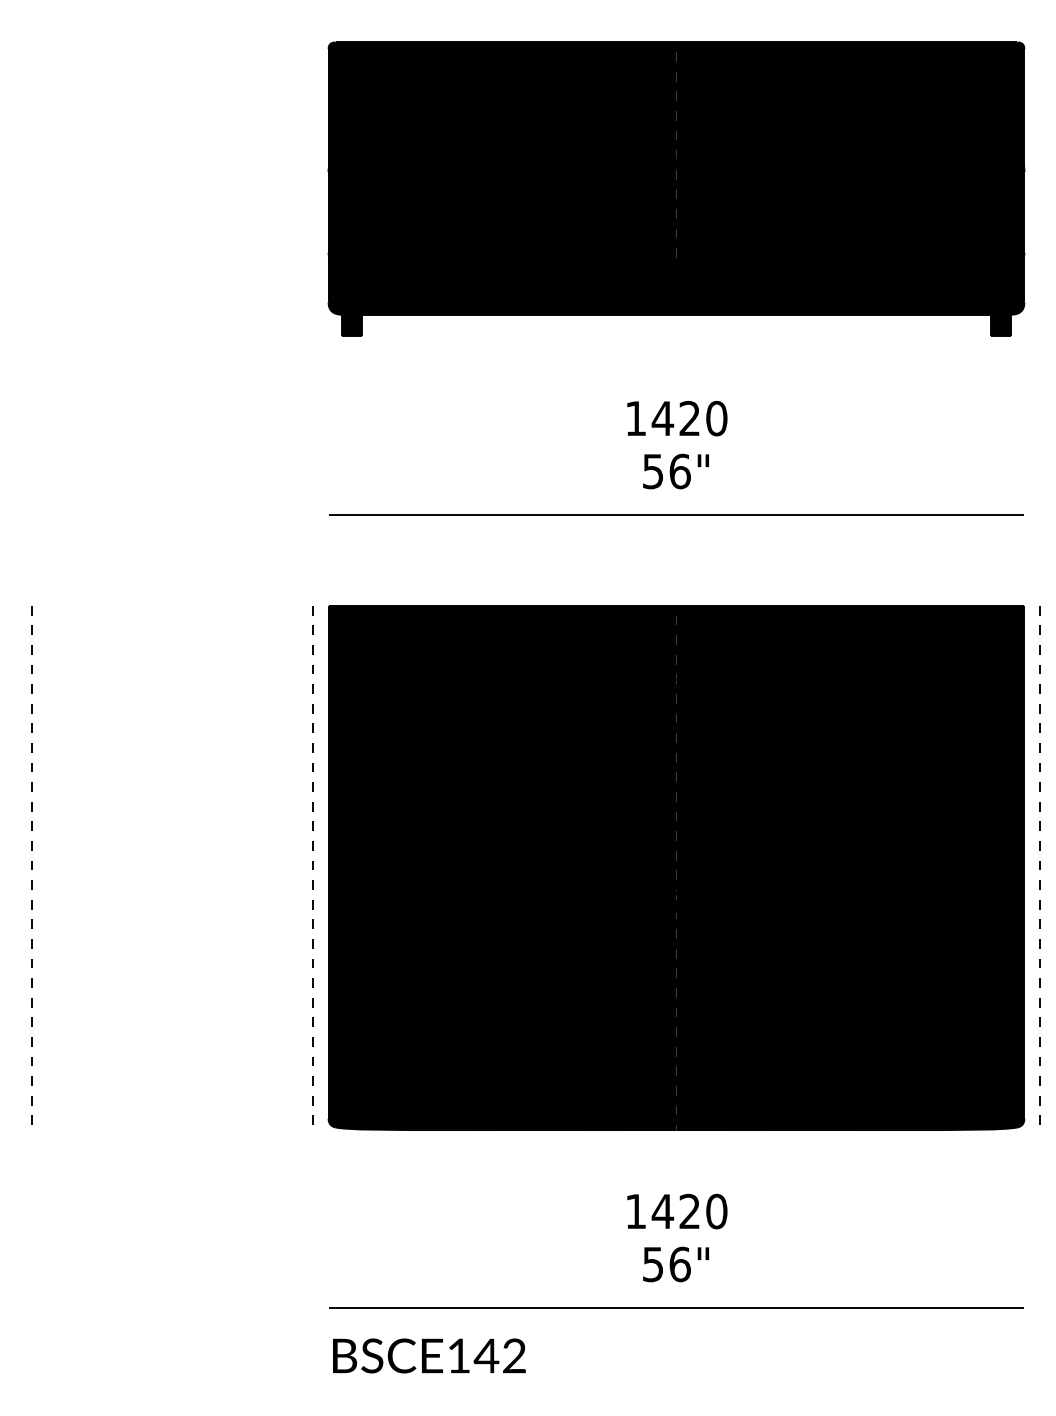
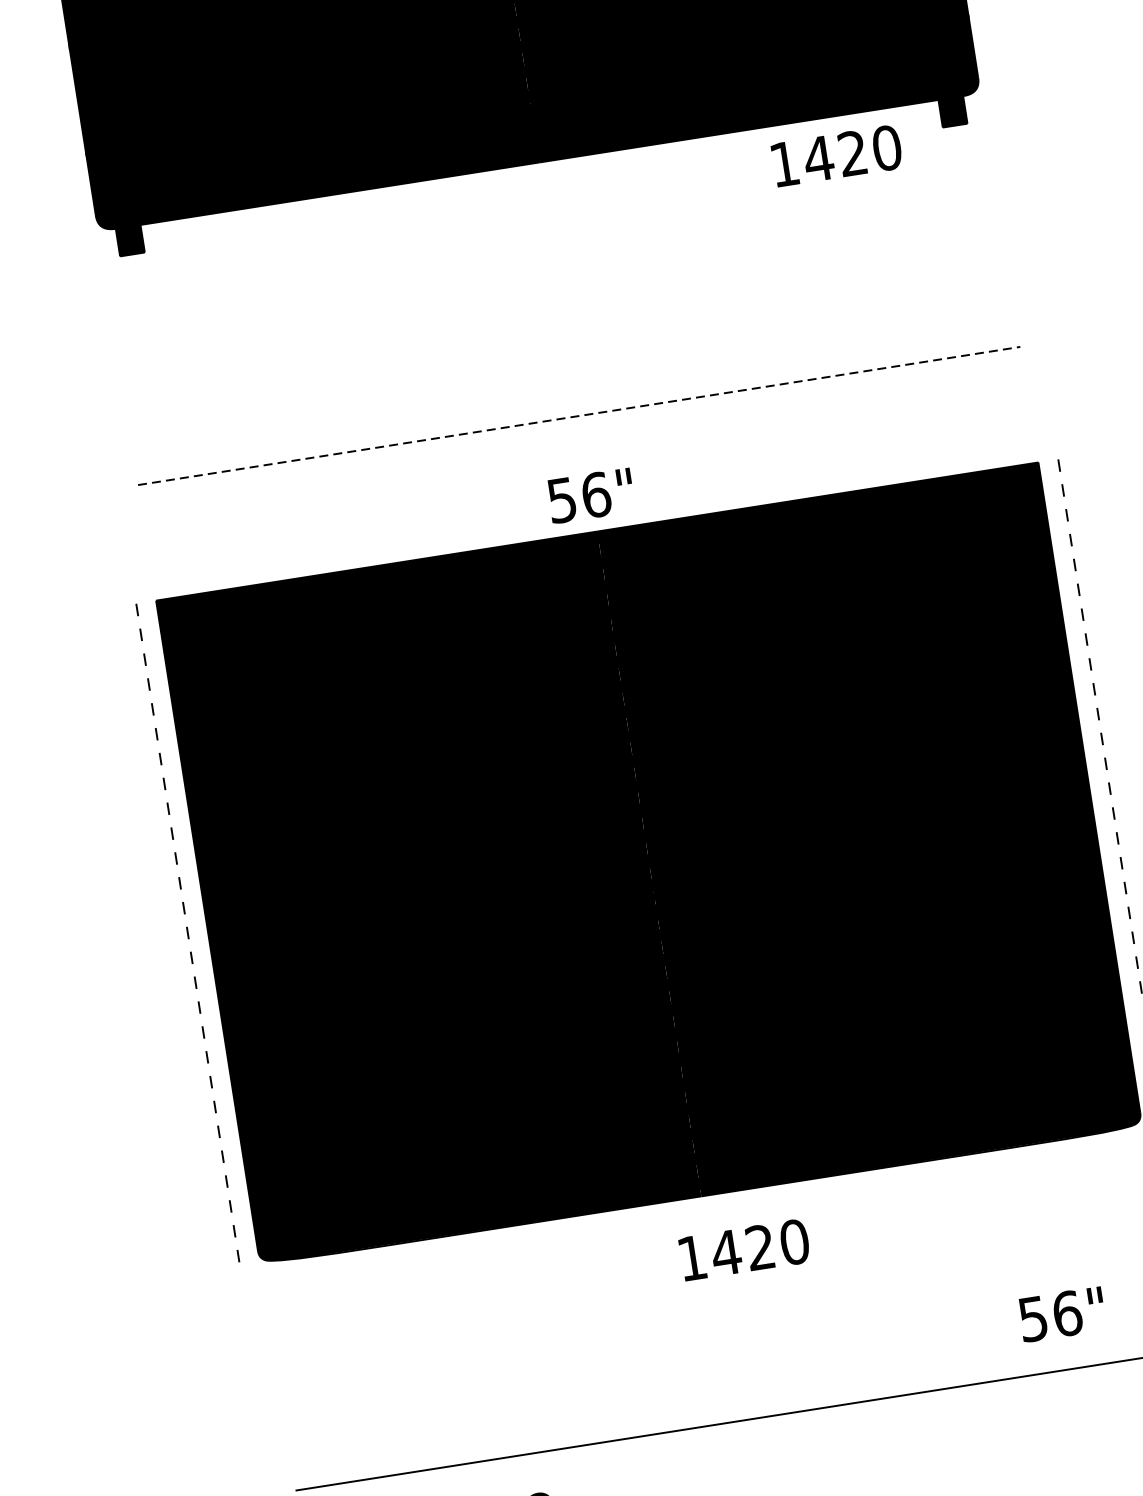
text: (677, 418) -> (837, 155), moved
text: (675, 471) -> (590, 495), moved
line: (676, 514) -> (579, 415), solid -> dashed
text: (677, 1211) -> (744, 1249), moved
text: (675, 1264) -> (1061, 1314), moved

